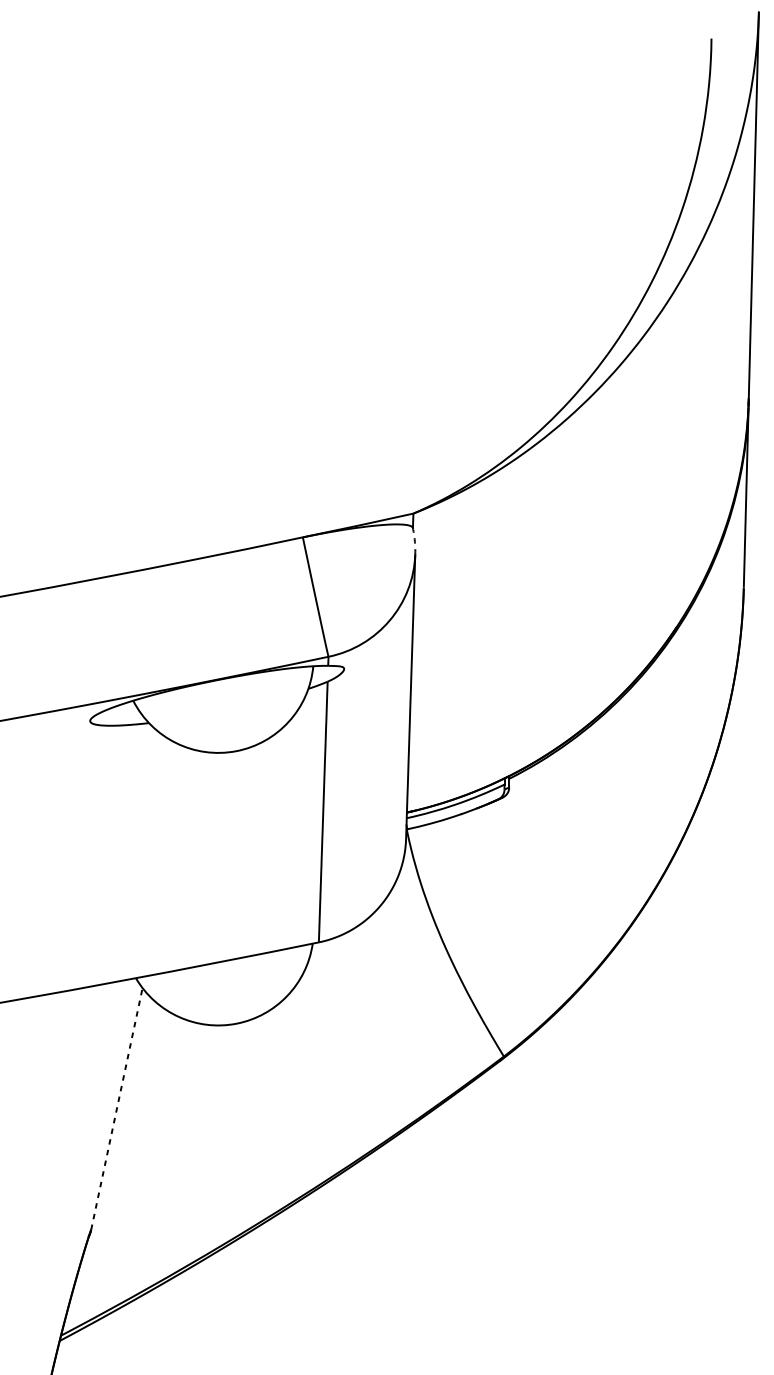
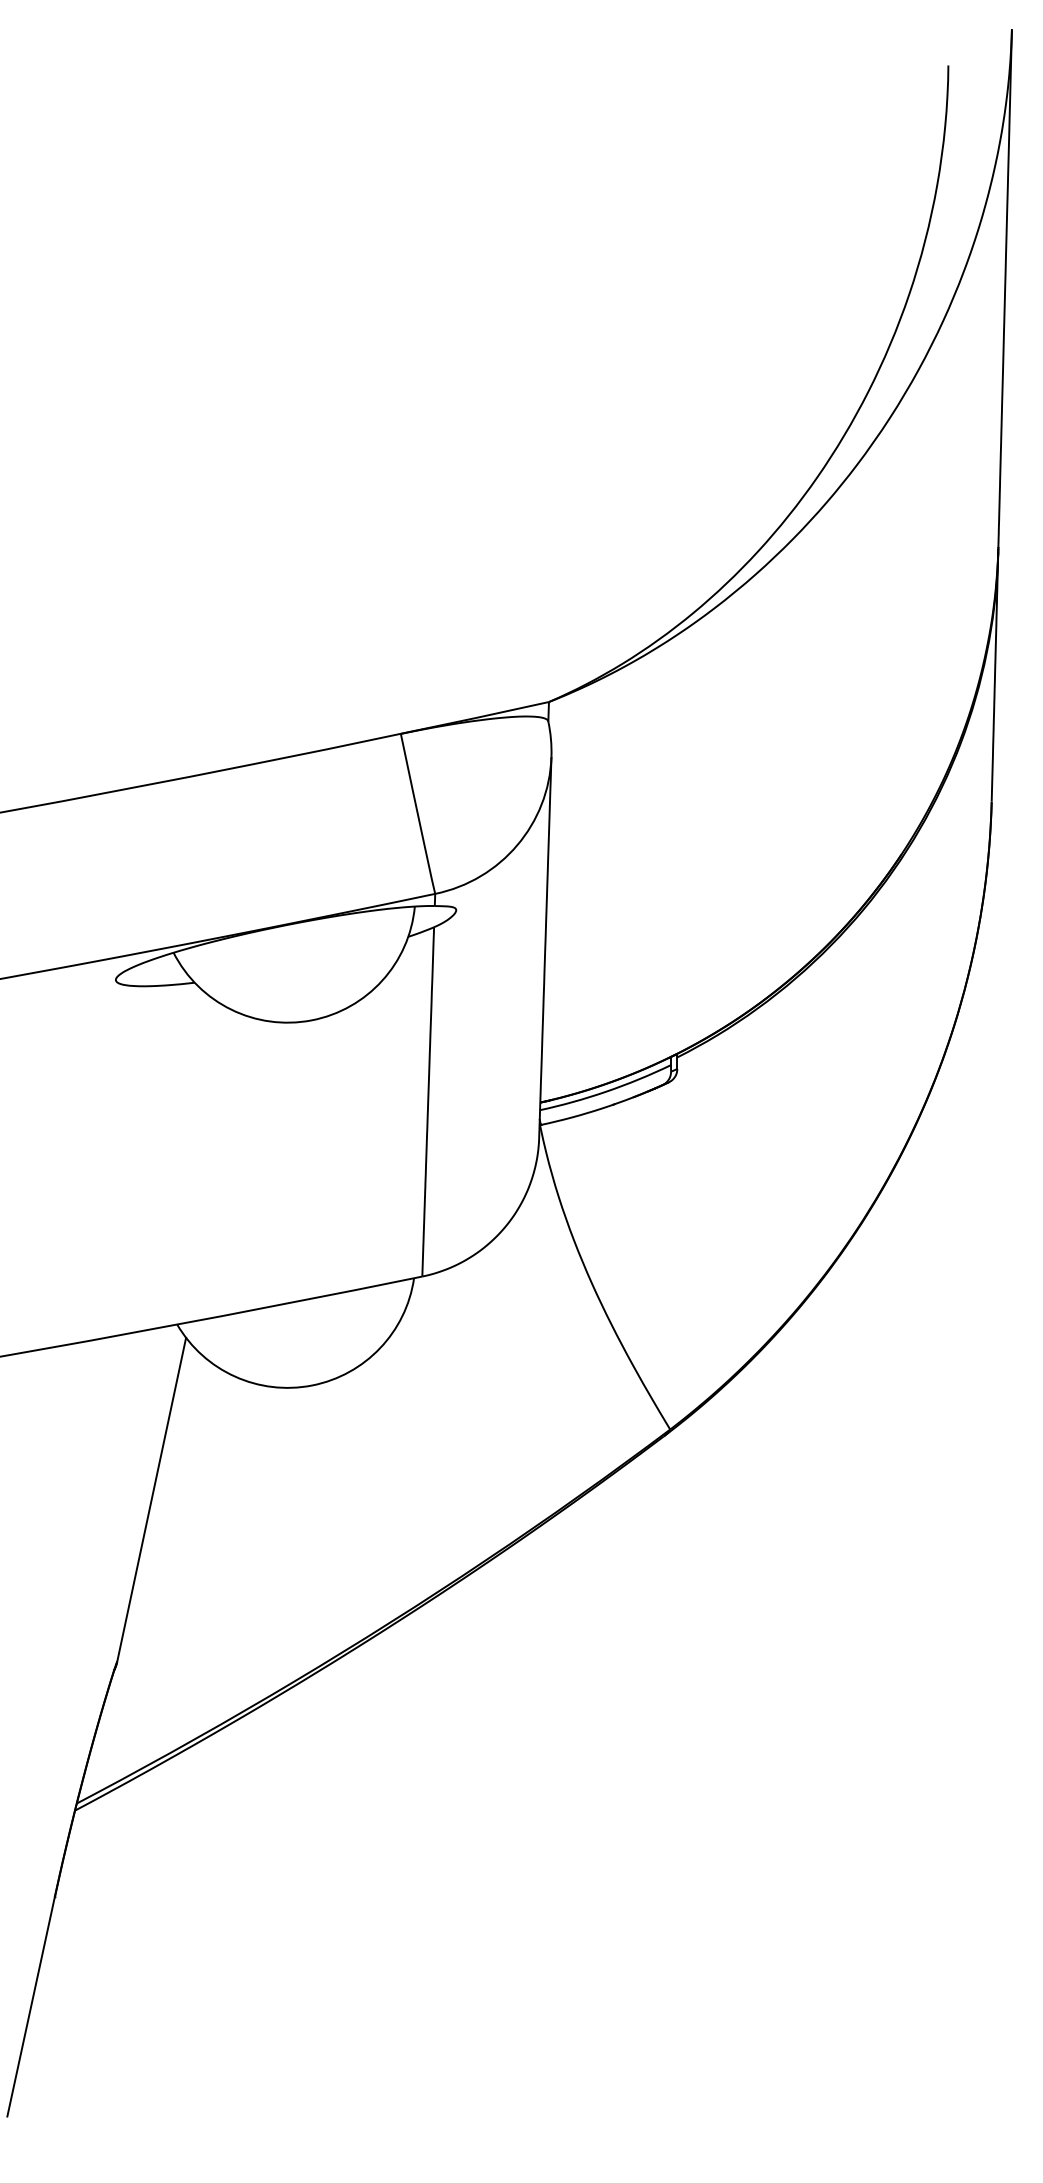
arc: (414, 541) -> (550, 739), dashed -> solid
line: (116, 1108) -> (151, 1499), dashed -> solid

